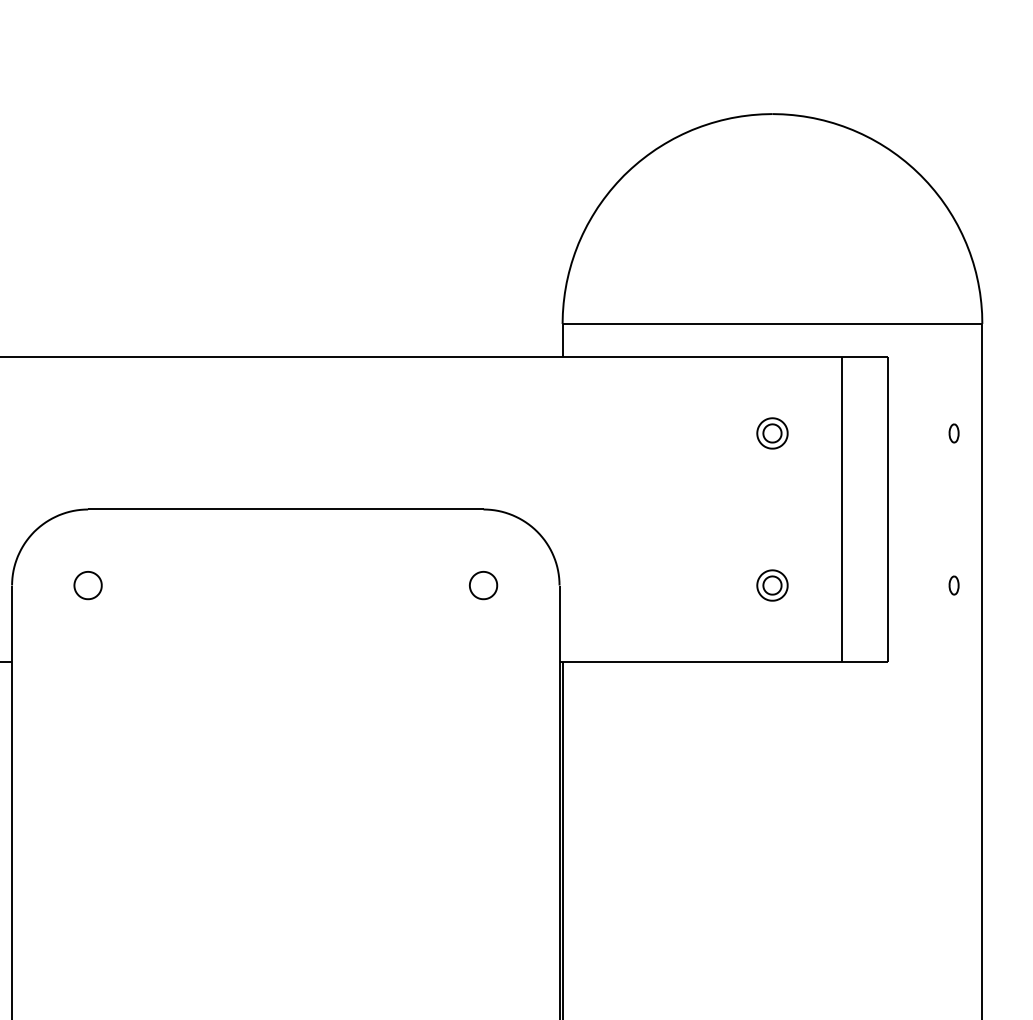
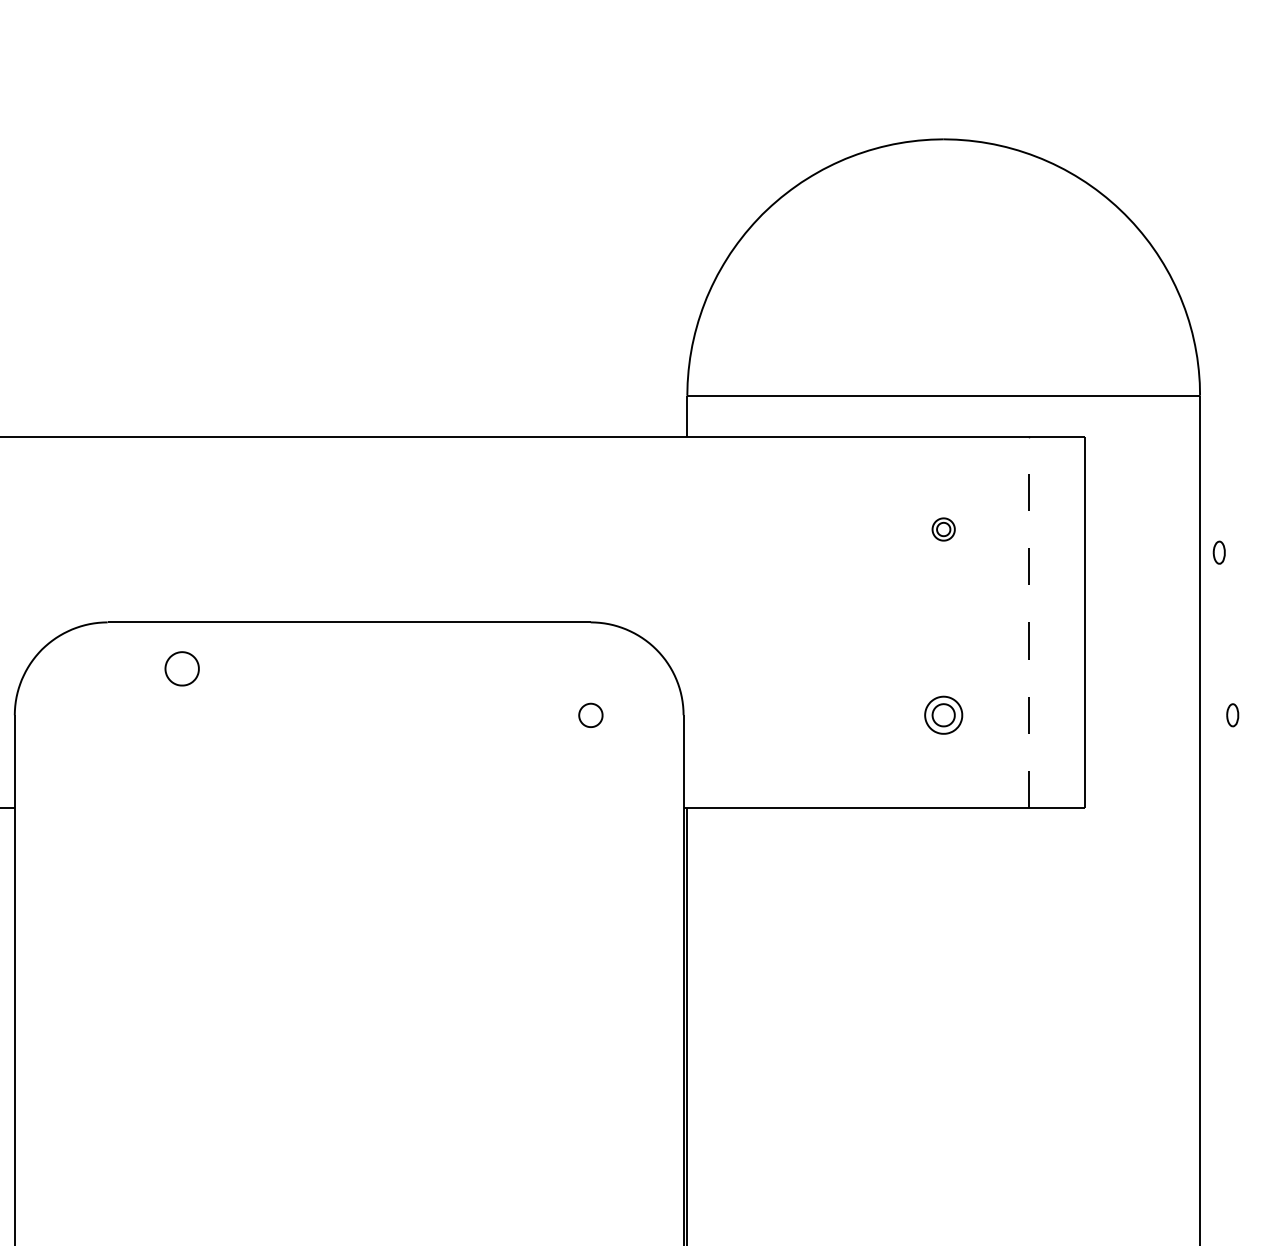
part: (772, 433) -> (943, 529), size x0.6
part: (953, 433) -> (1218, 552), moved
line: (842, 508) -> (1029, 621), solid -> dashed
part: (87, 585) -> (181, 668), moved
part: (483, 585) -> (590, 715), size x0.7
part: (953, 585) -> (1232, 715), moved

